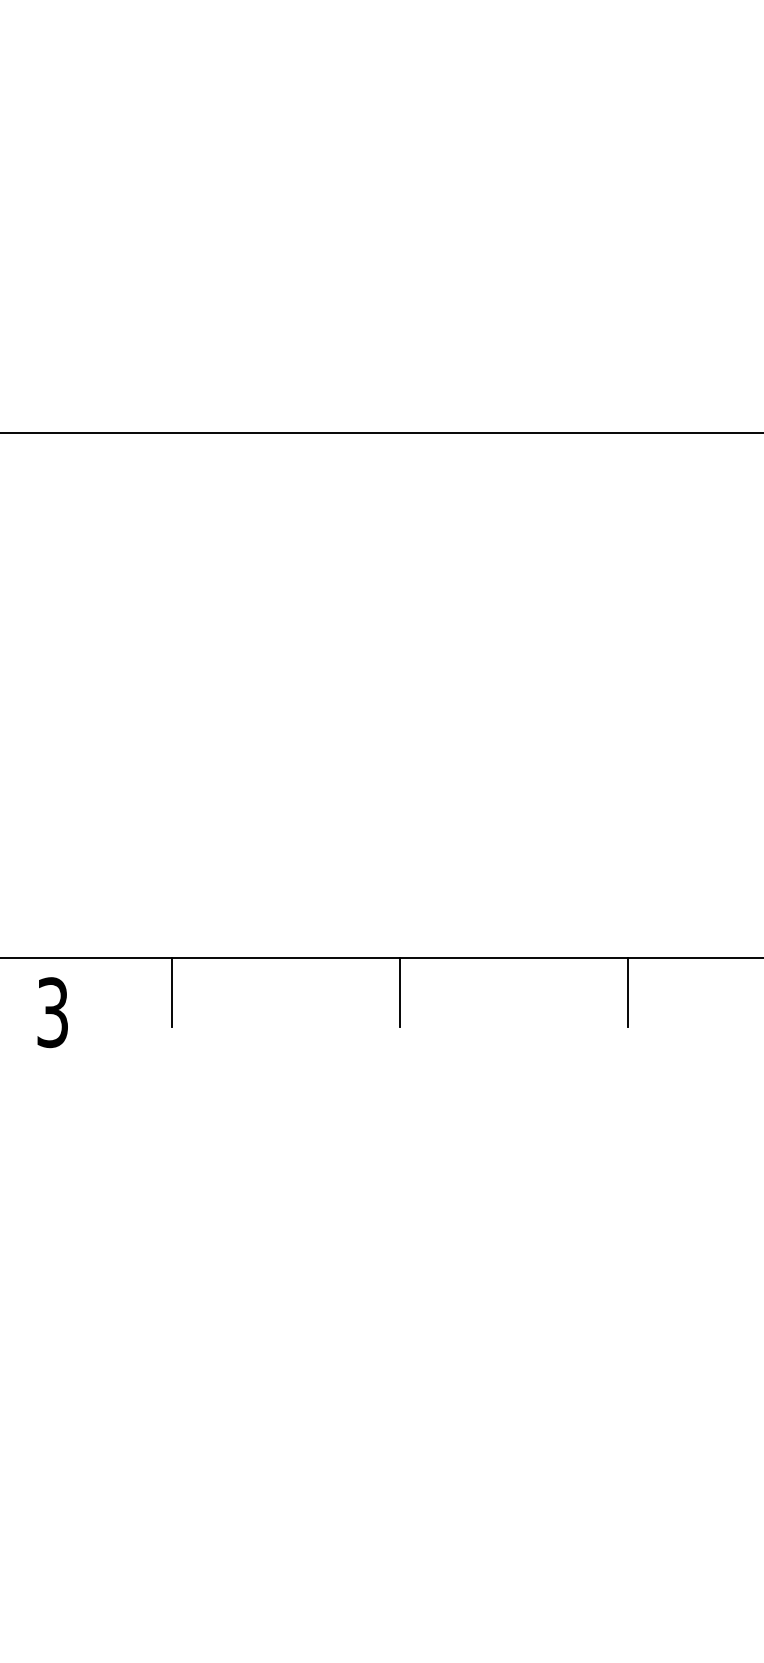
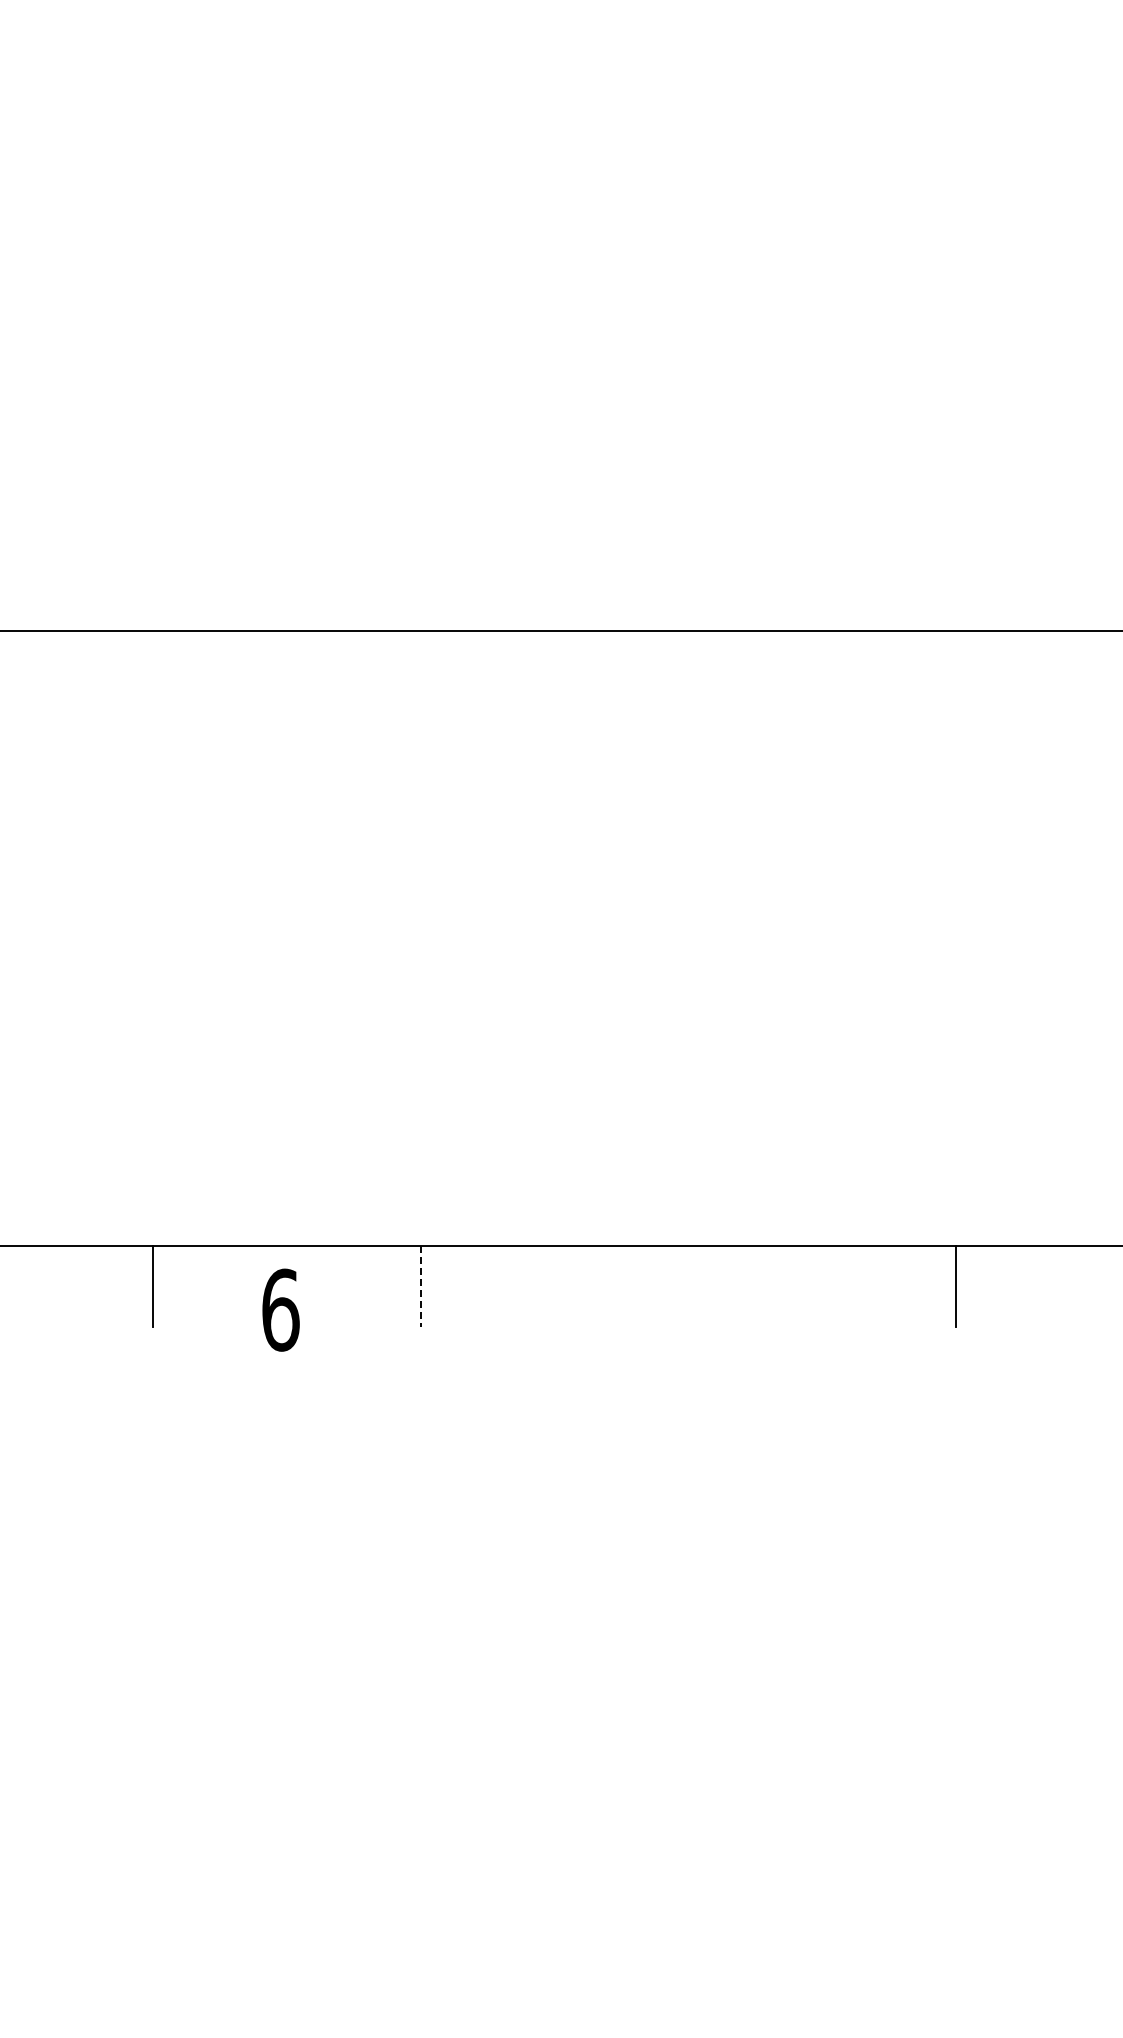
line: (400, 992) -> (688, 1286), removed
line: (172, 993) -> (420, 1287), solid -> dashed
text: (52, 1012) -> (280, 1309), 3 -> 6

